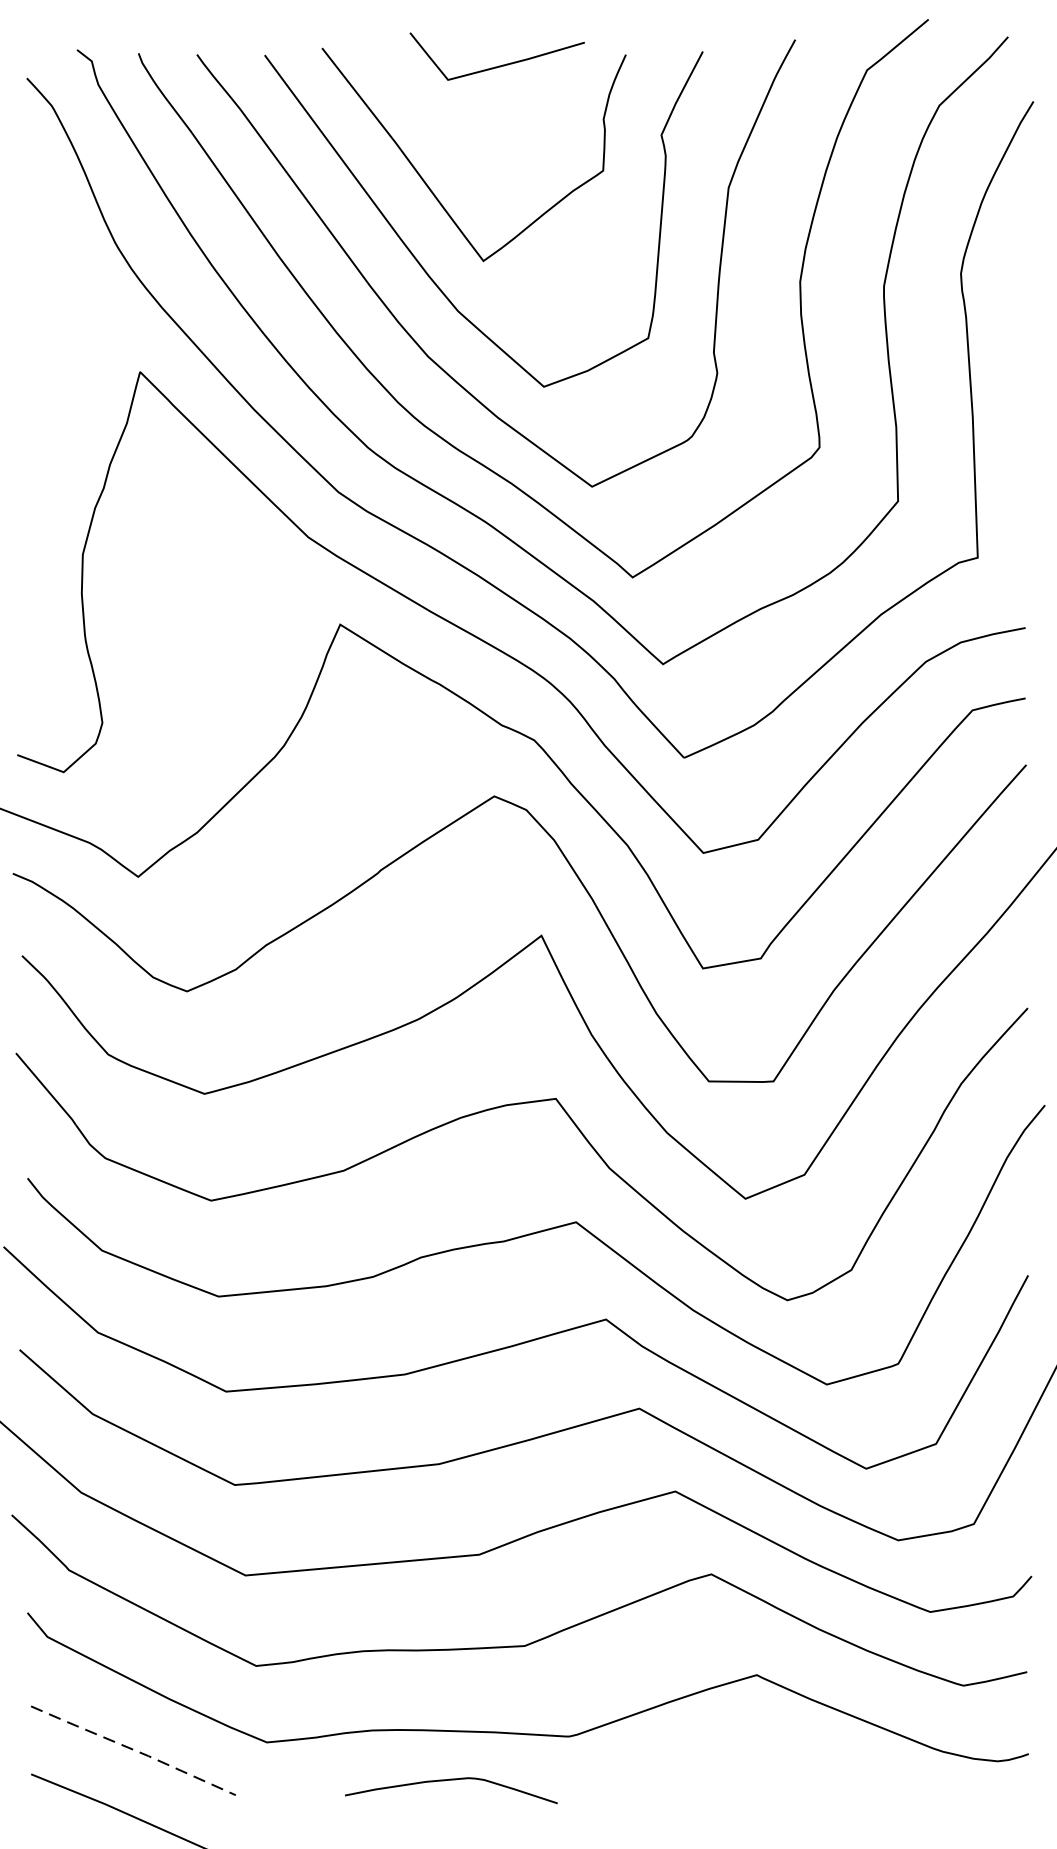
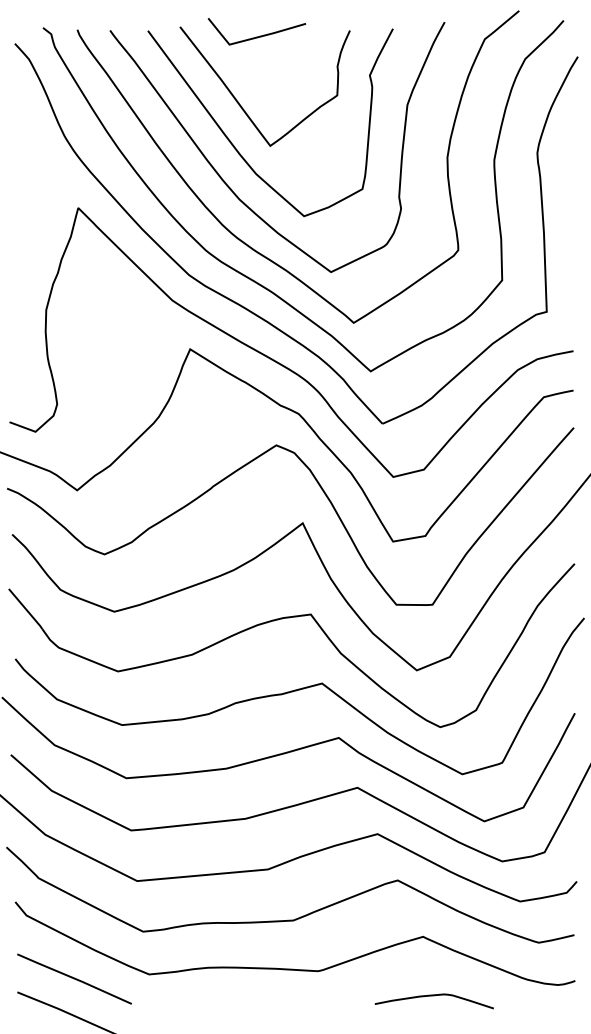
line: (501, 63) -> (259, 35), moved
line: (133, 1749) -> (74, 978), dashed -> solid
curve: (449, 1781) -> (433, 996), moved

